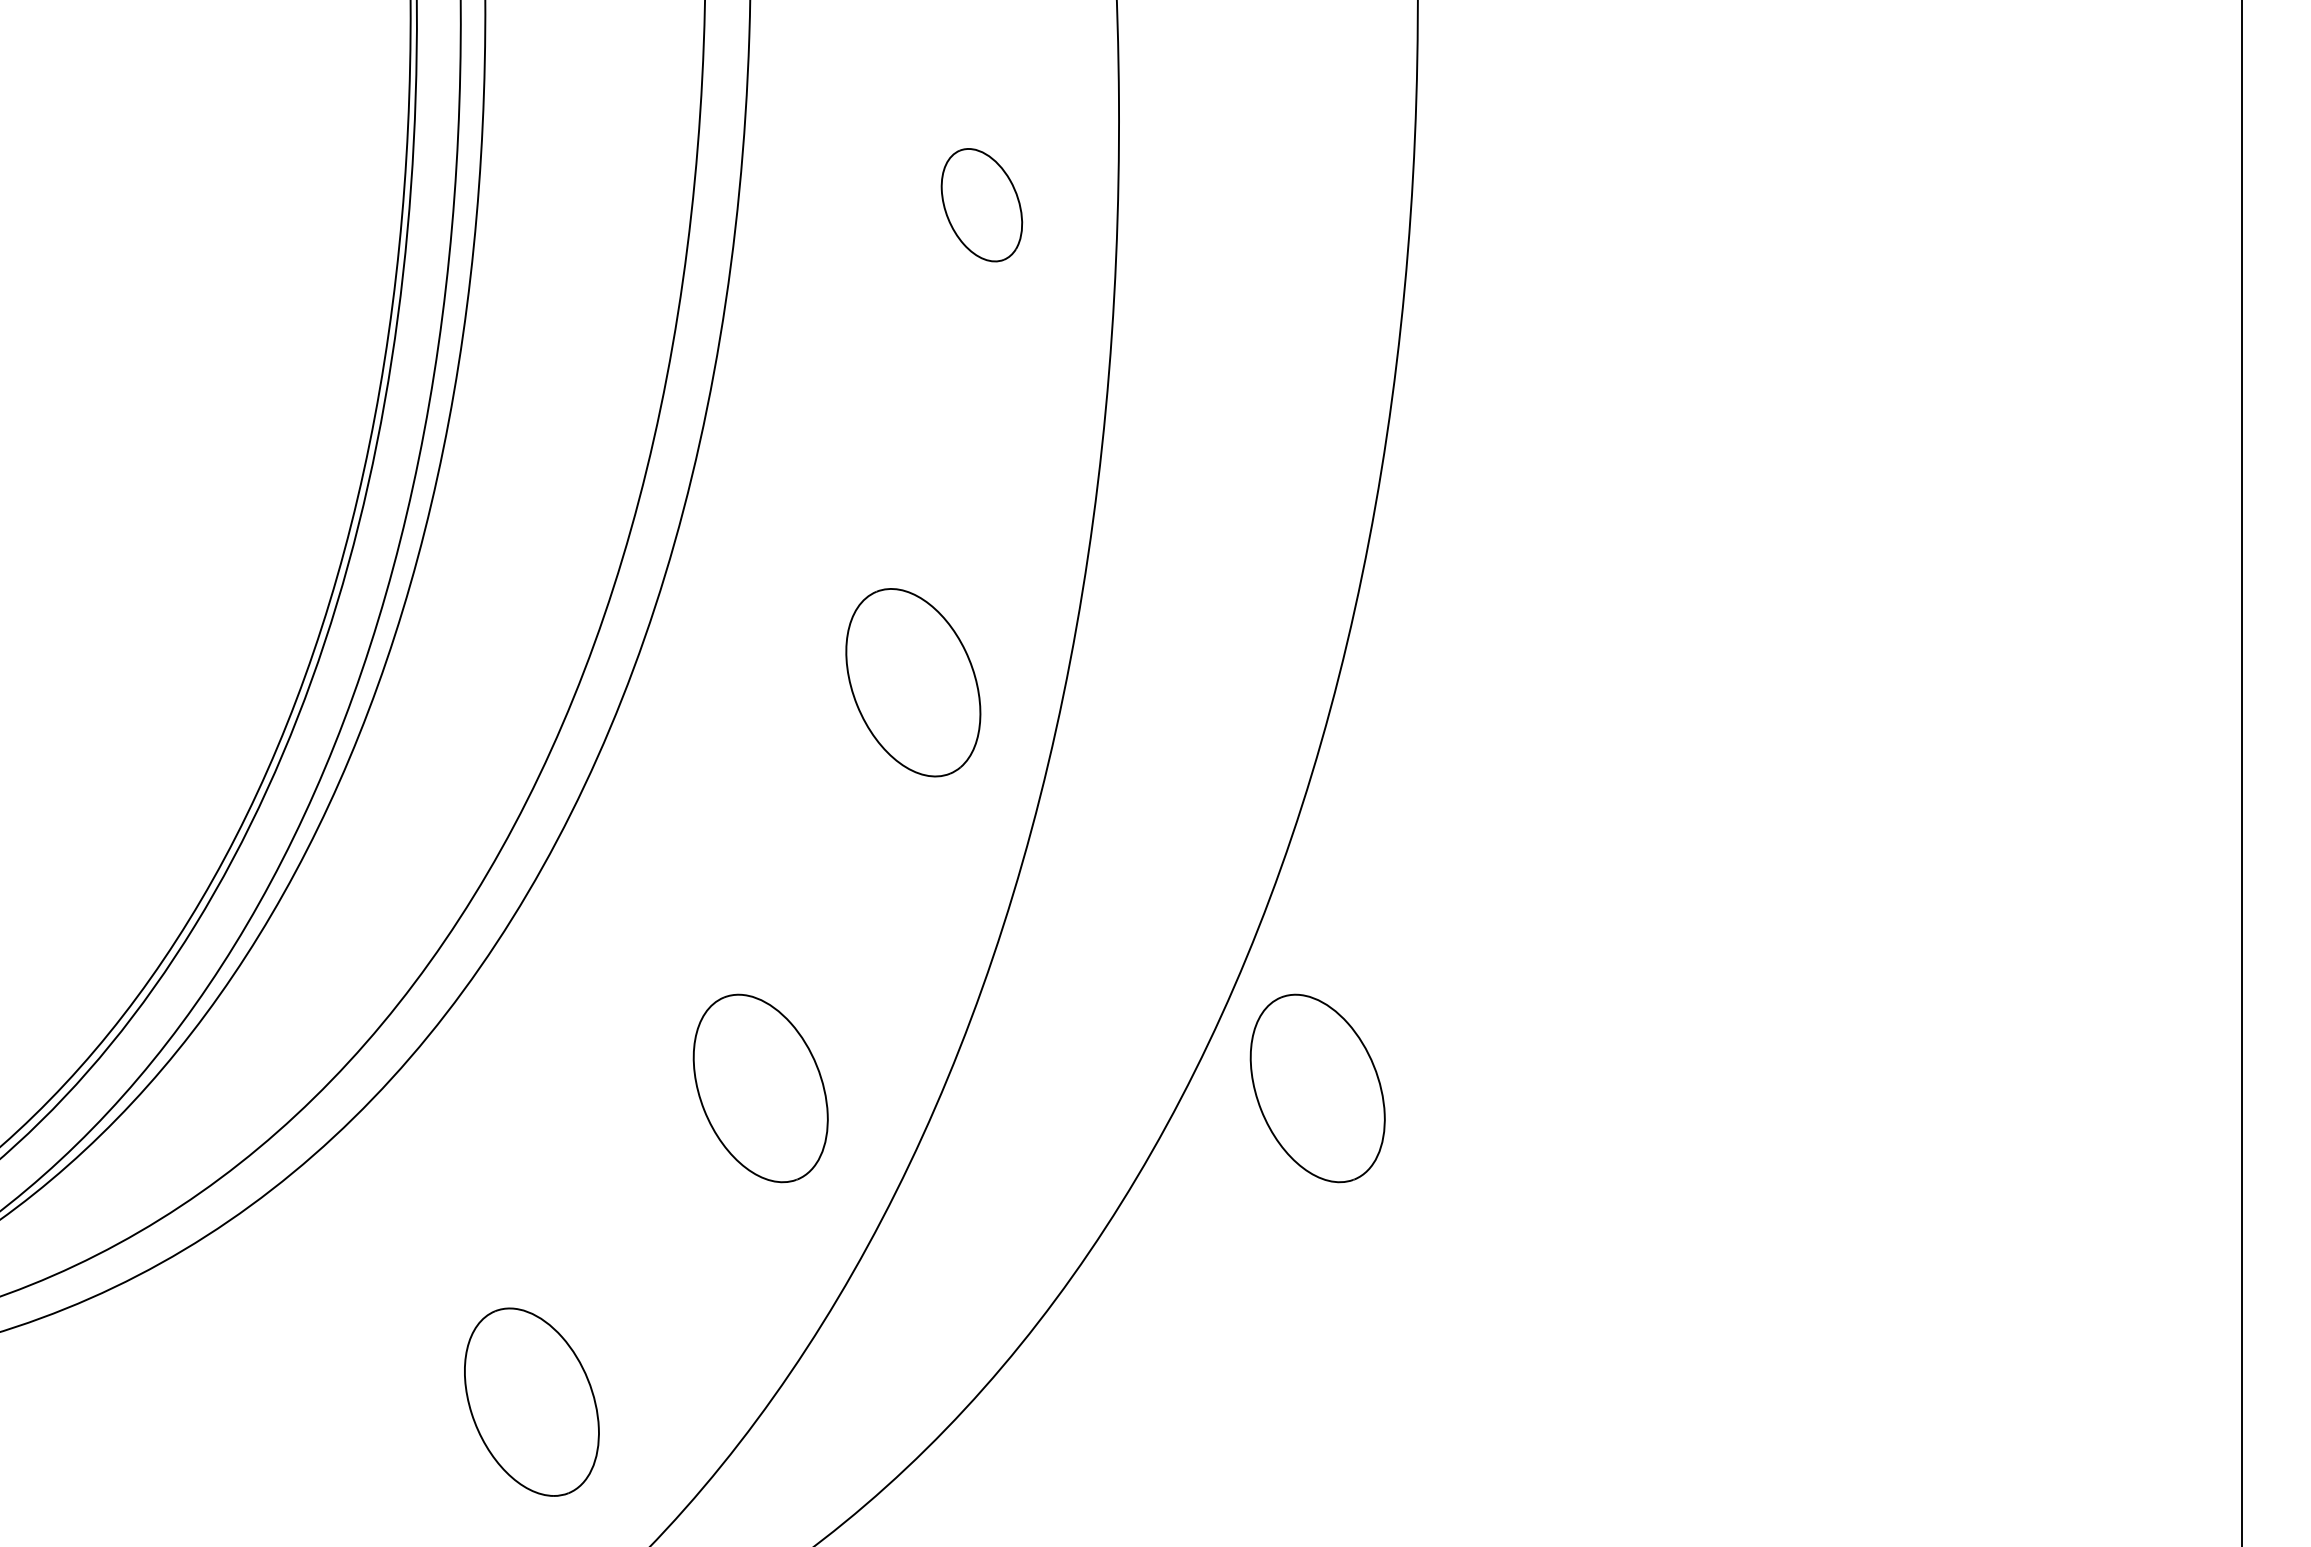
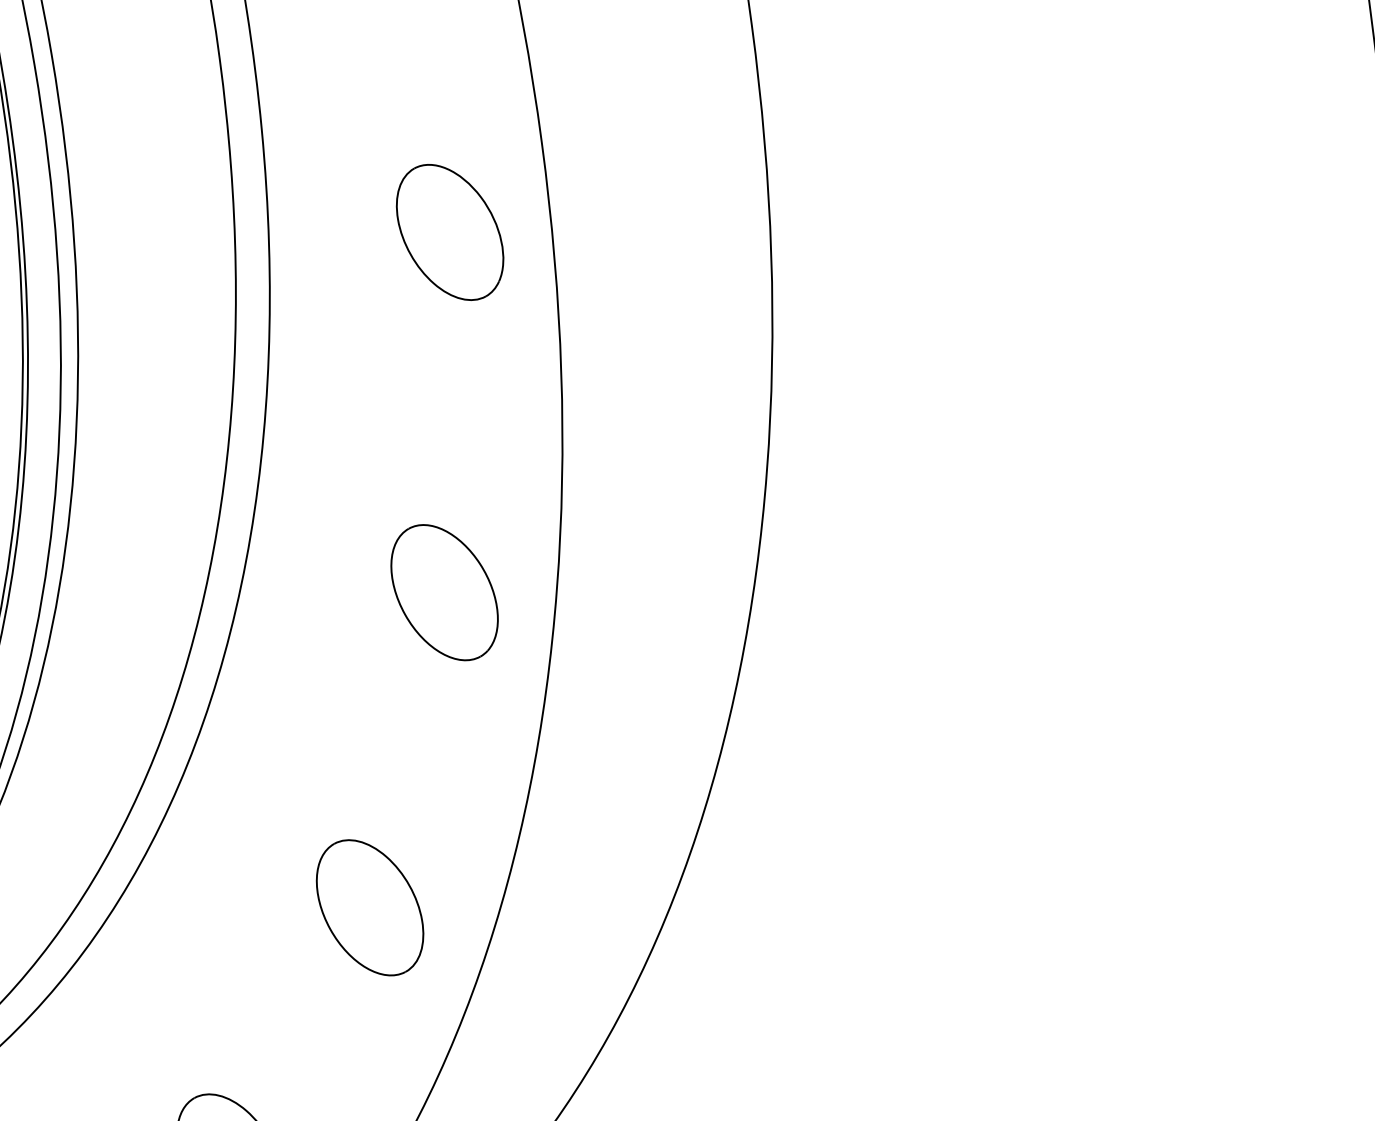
part: (981, 204) -> (449, 231), size x1.67
part: (1317, 1088) -> (782, 854), removed

